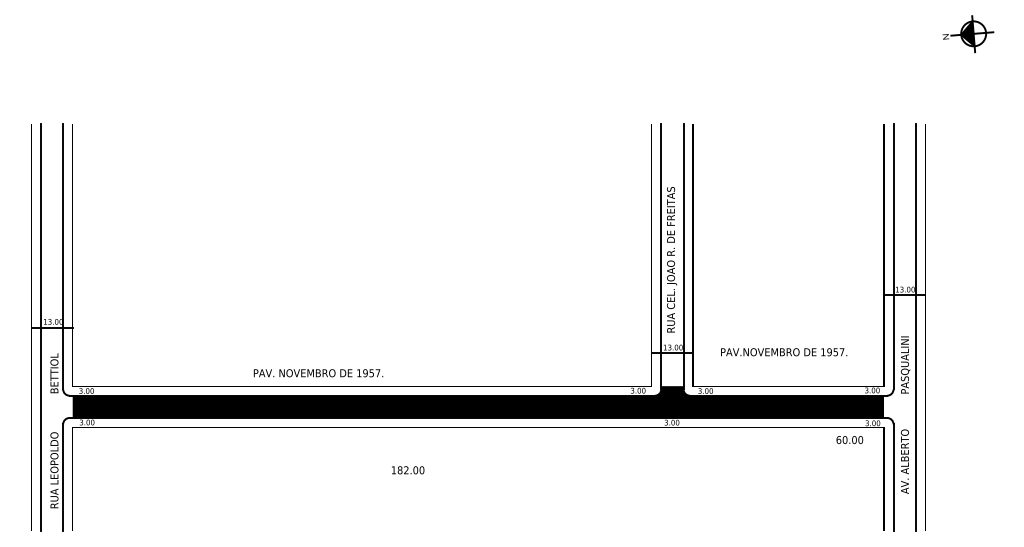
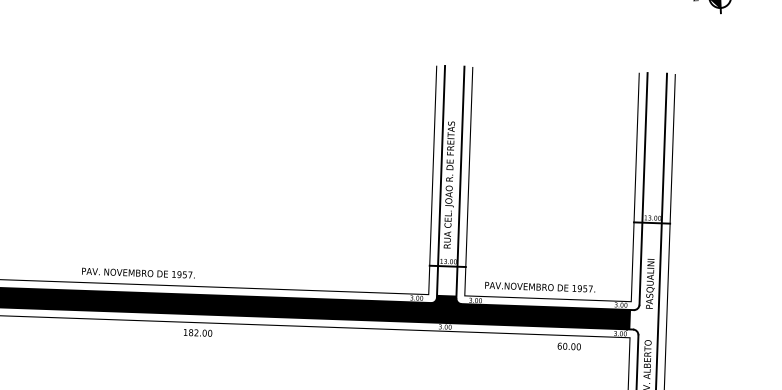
text: (784, 352) -> (540, 287), moved
text: (849, 440) -> (569, 346), moved
text: (408, 470) -> (198, 333), moved

